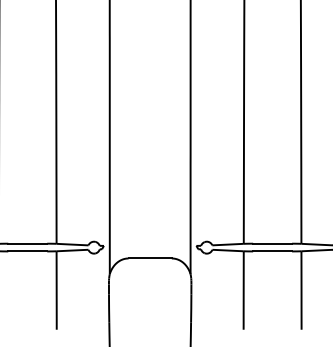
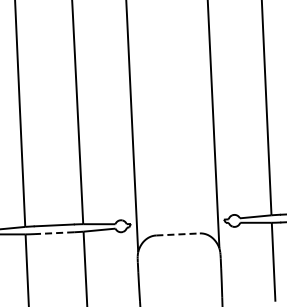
line: (27, 251) -> (54, 233), solid -> dashed
line: (150, 258) -> (178, 234), solid -> dashed

